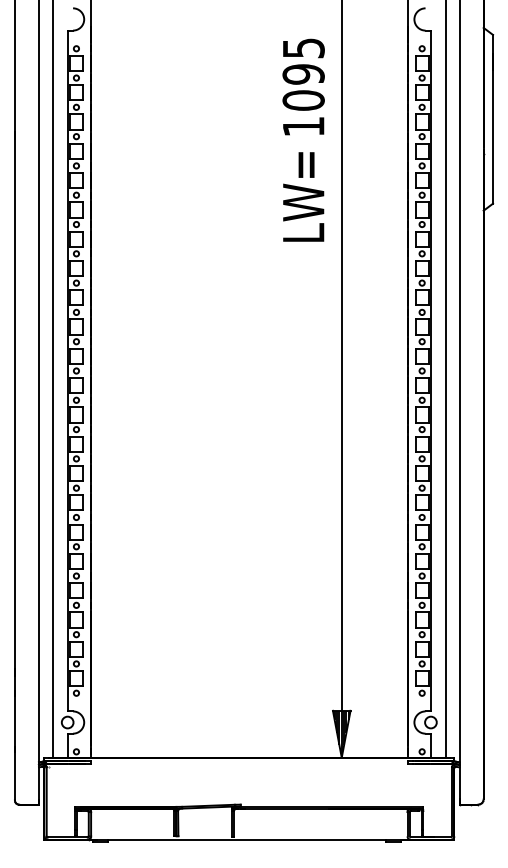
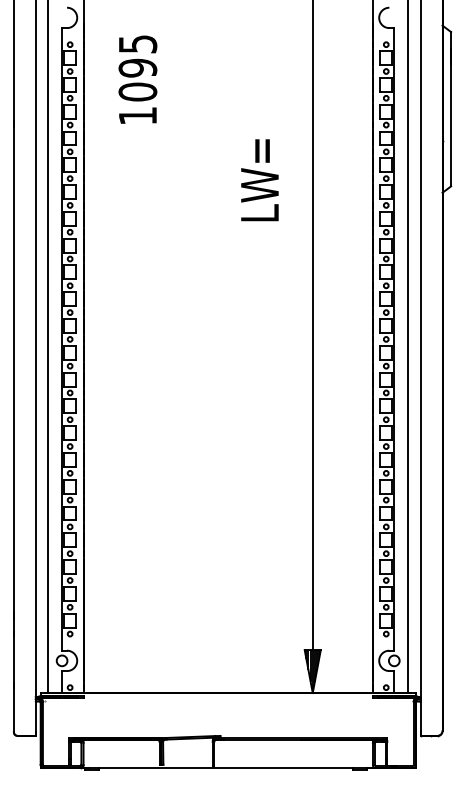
text: (303, 86) -> (137, 79), moved
text: (303, 197) -> (259, 180), moved

